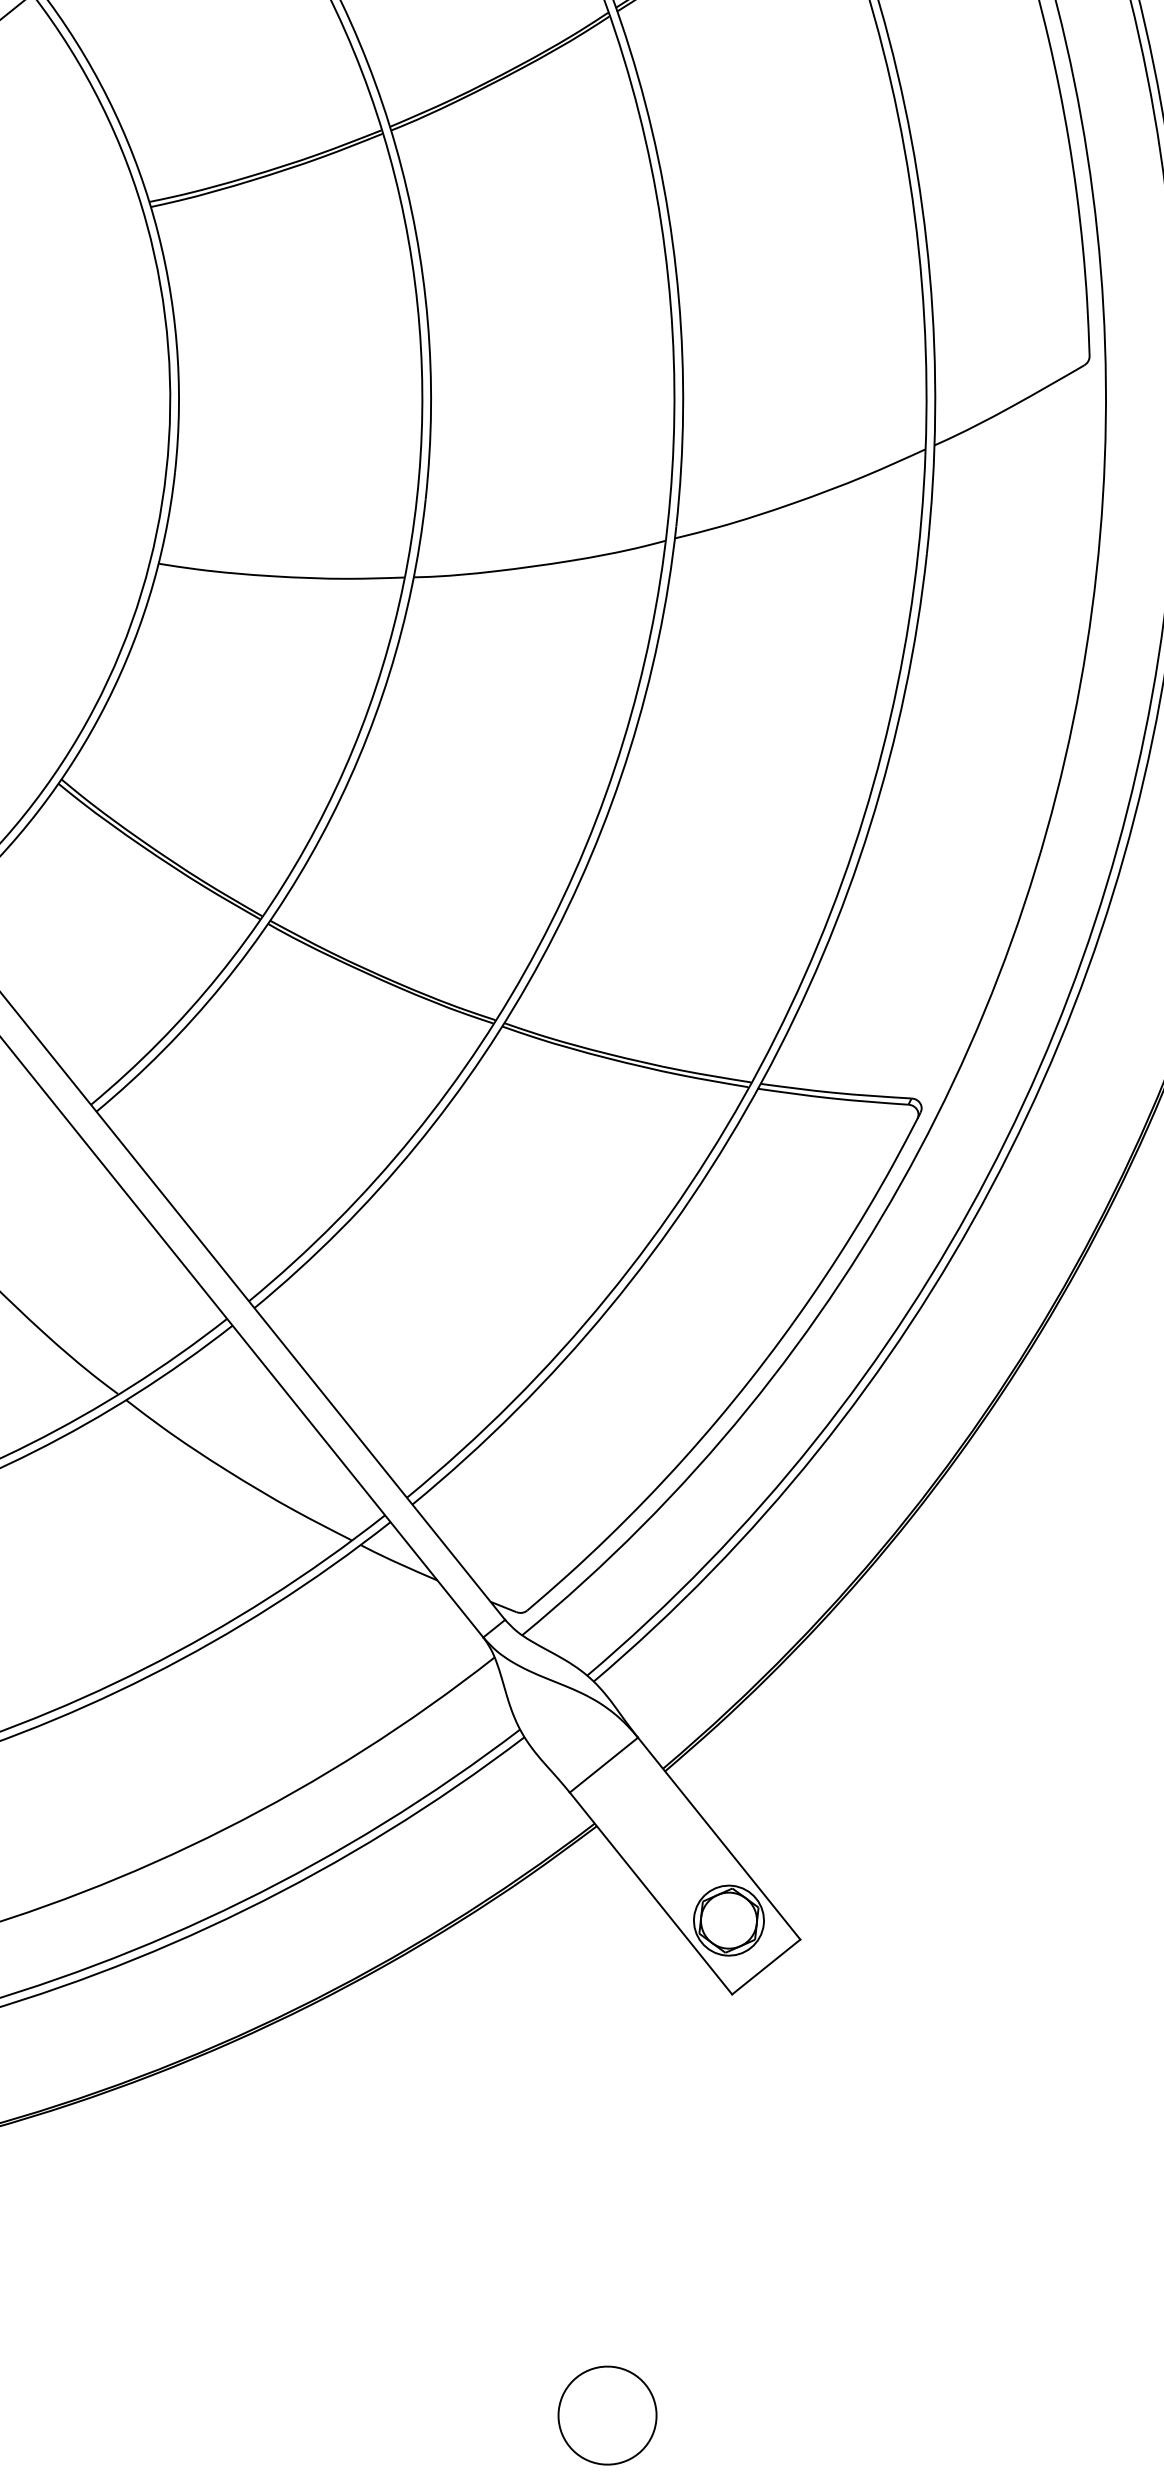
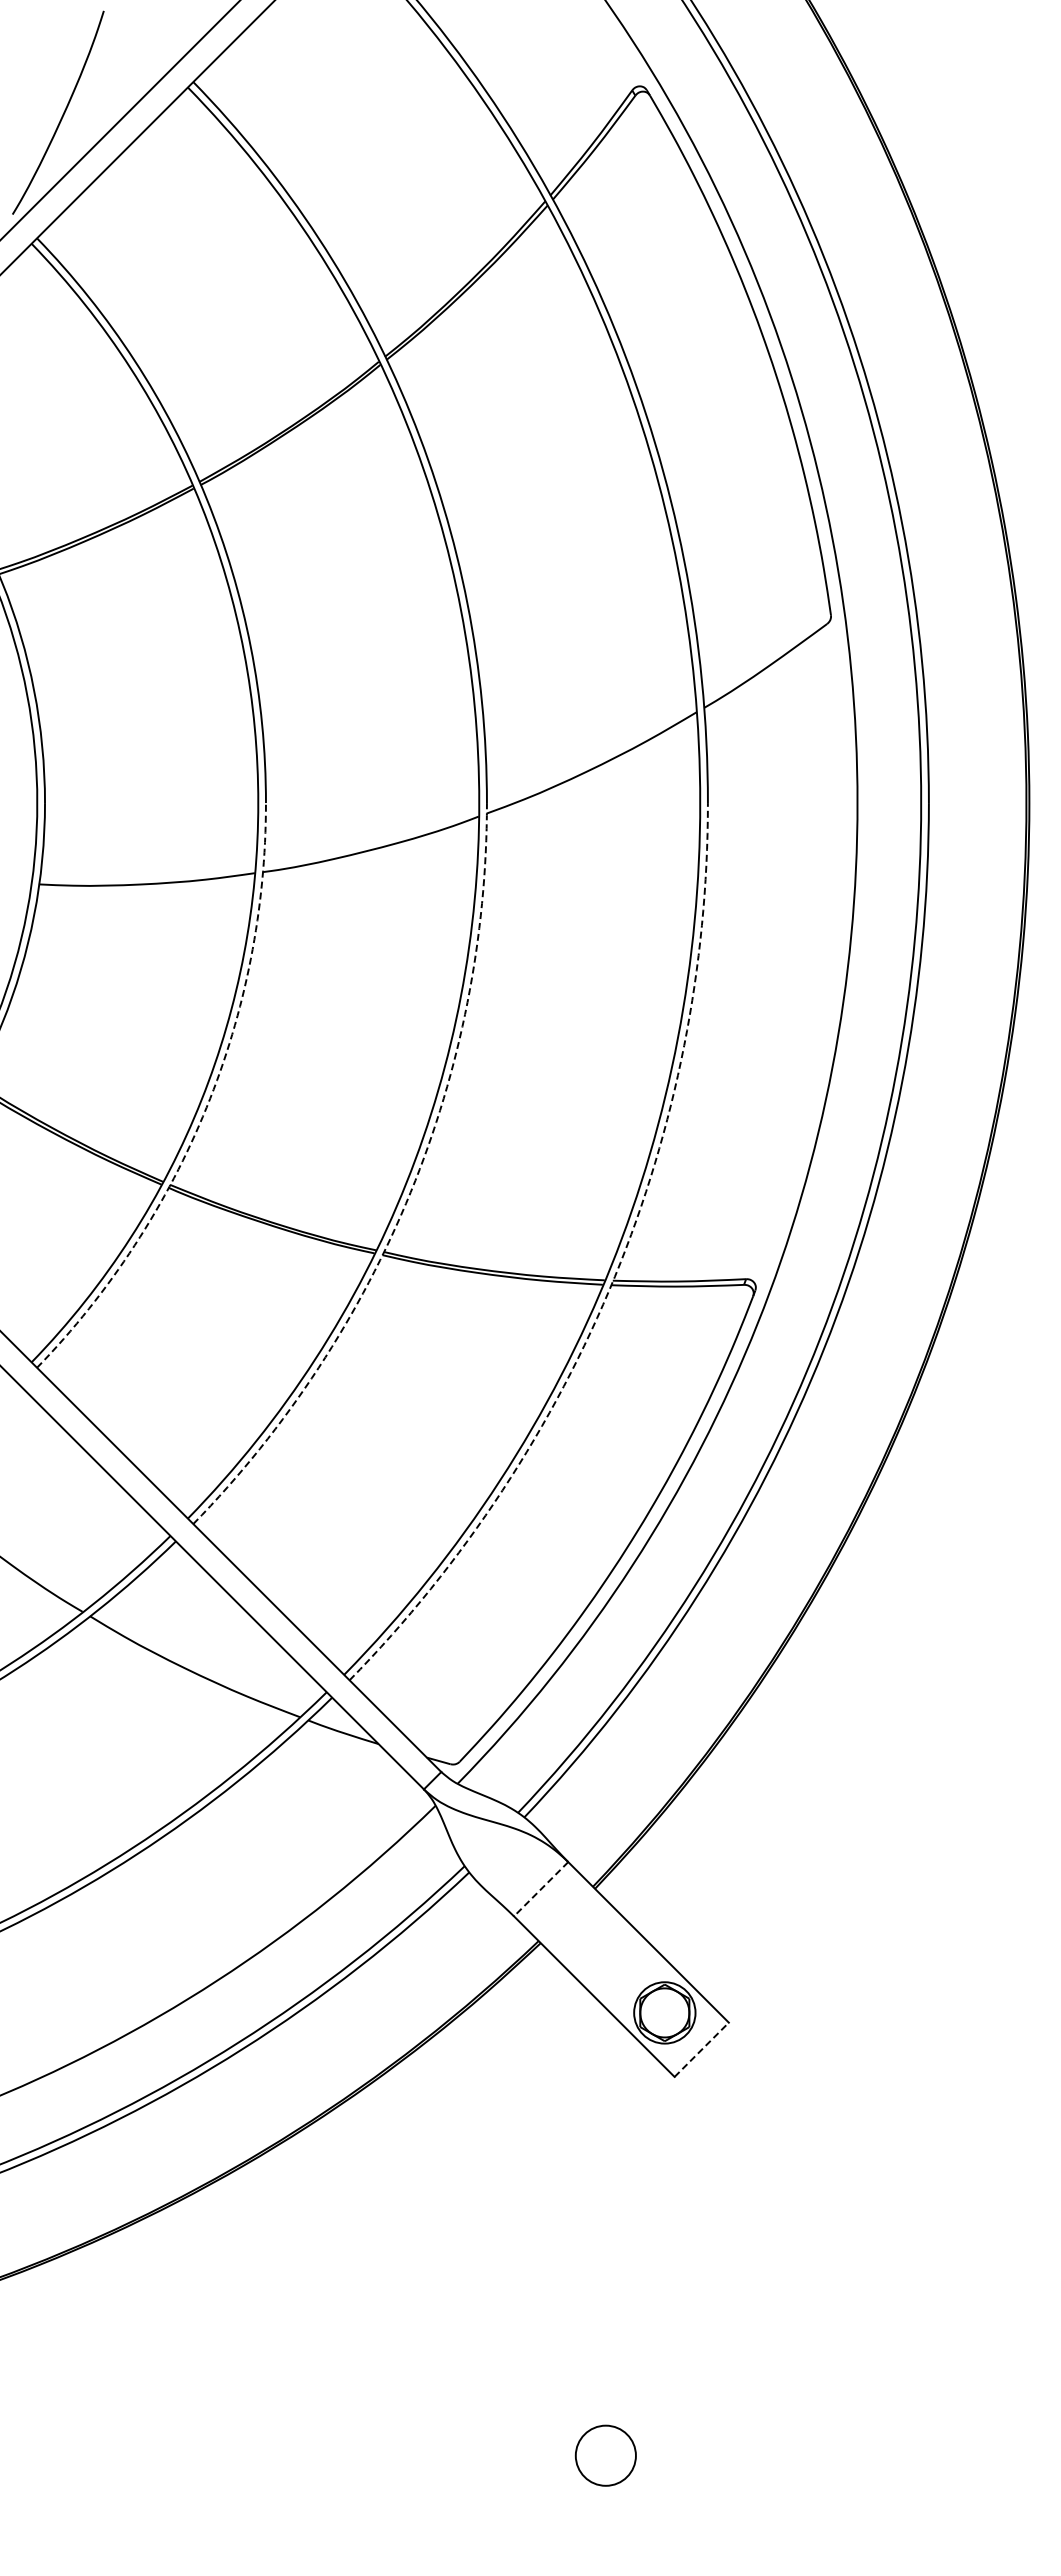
arc: (320, 837) -> (206, 1107), solid -> dashed
arc: (541, 958) -> (410, 1192), solid -> dashed
arc: (762, 1079) -> (614, 1276), solid -> dashed
line: (603, 1765) -> (540, 1889), solid -> dashed
line: (767, 1966) -> (702, 2049), solid -> dashed
circle: (607, 2415) -> (605, 2455), size x0.7

